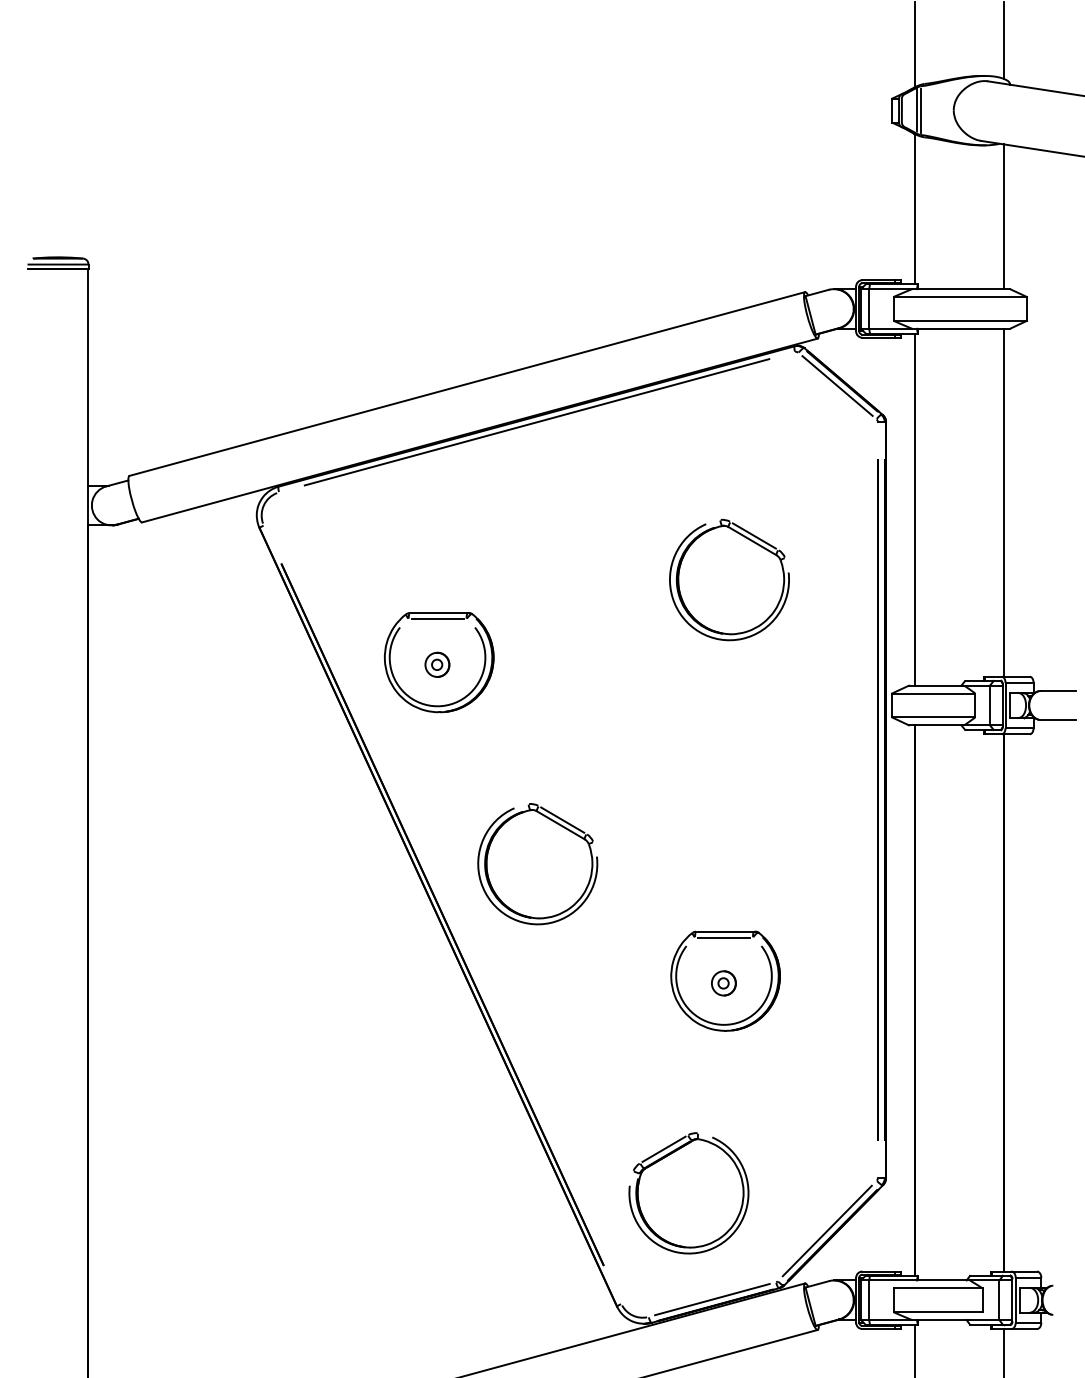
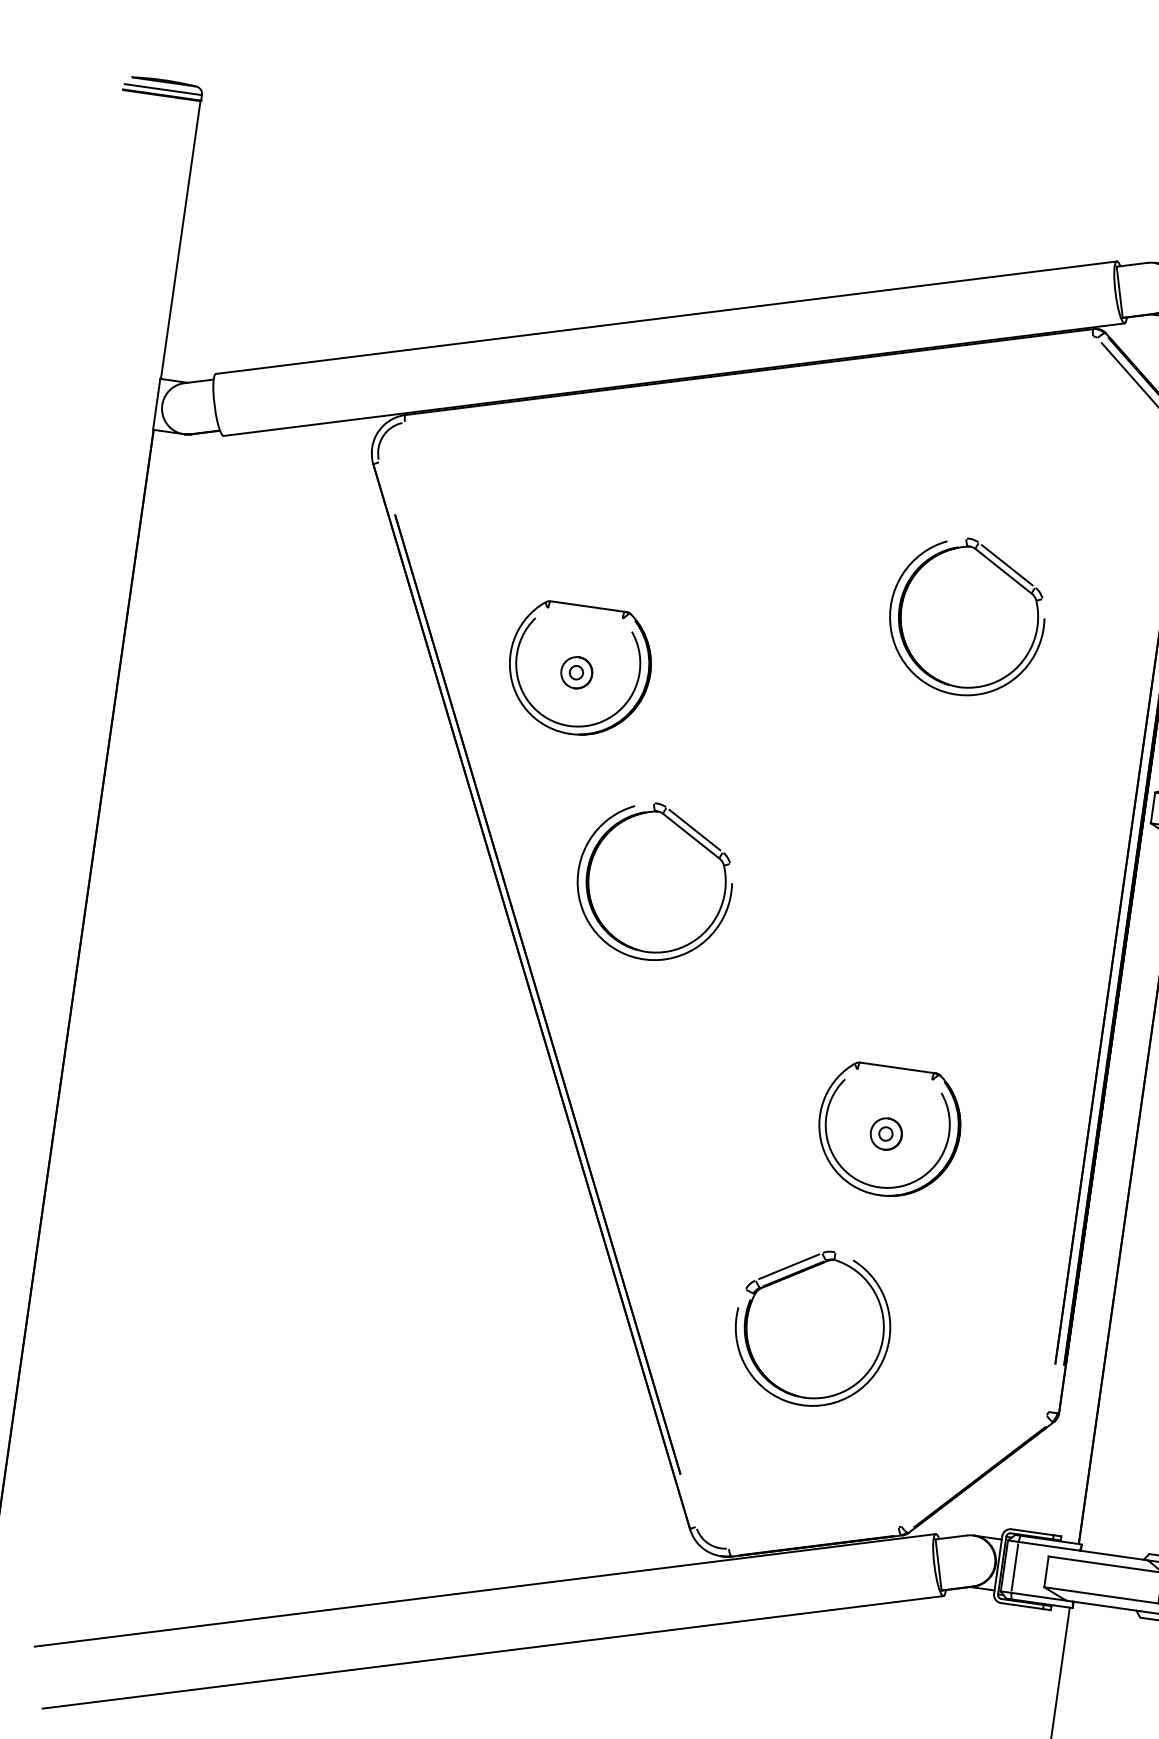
line: (536, 422) -> (748, 379), removed
line: (437, 619) -> (585, 614), removed
part: (537, 864) -> (654, 882), moved
line: (723, 937) -> (894, 1075), removed
part: (688, 1193) -> (812, 1327), moved
line: (826, 1230) -> (972, 1470), removed
line: (712, 1299) -> (813, 1537), removed

